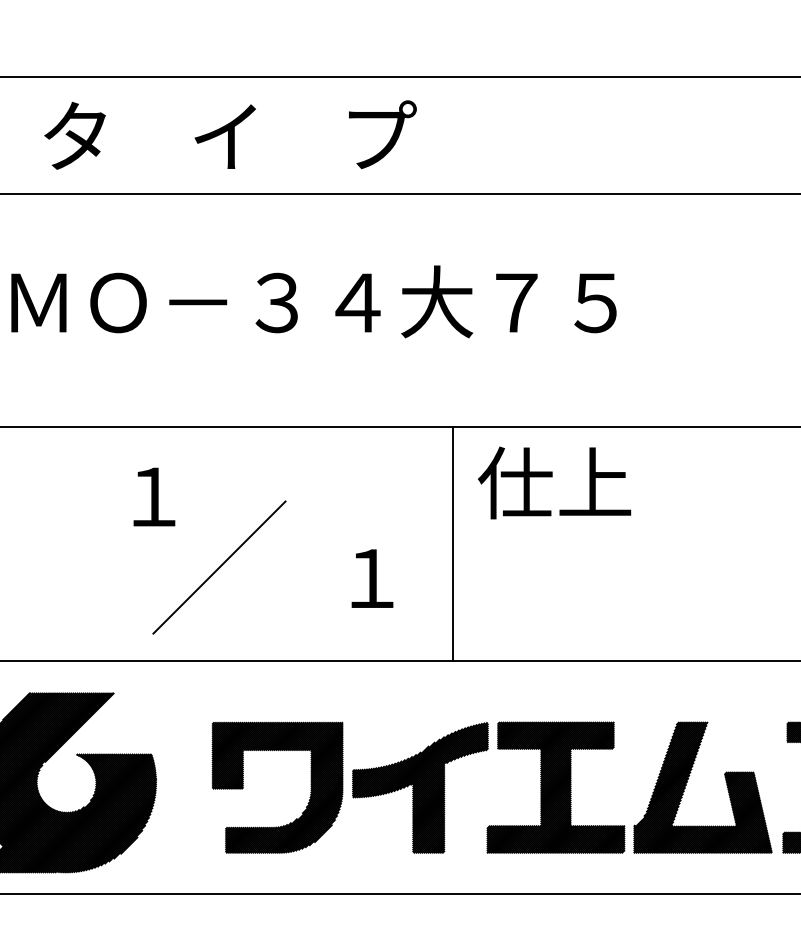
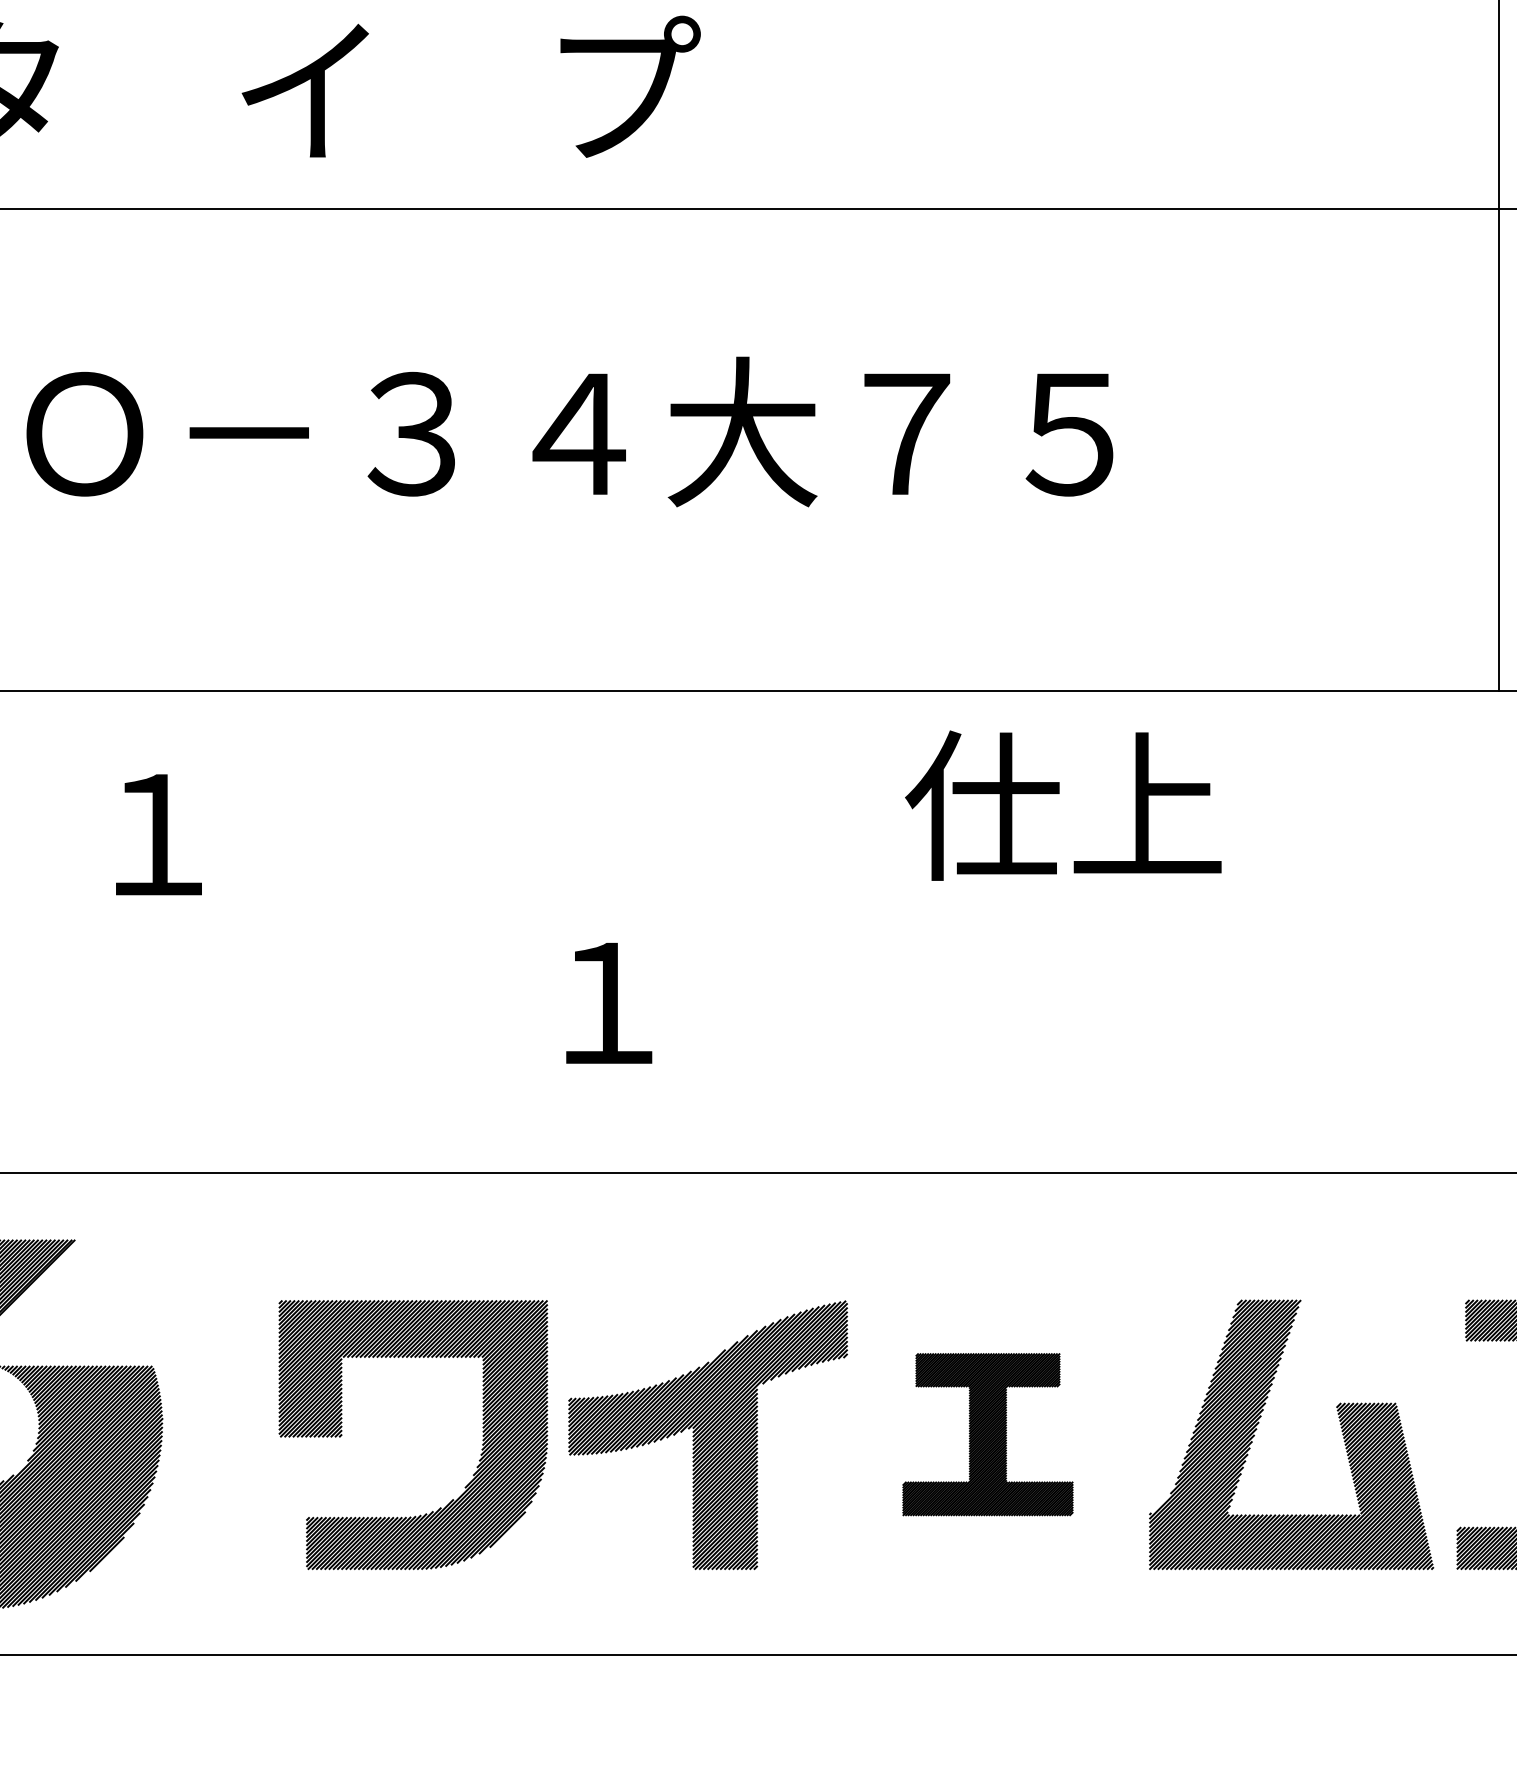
text: (554, 482) -> (1063, 804), moved
line: (452, 543) -> (774, 930), removed
line: (219, 567) -> (293, 980), removed
part: (555, 787) -> (987, 1434), size x0.6

